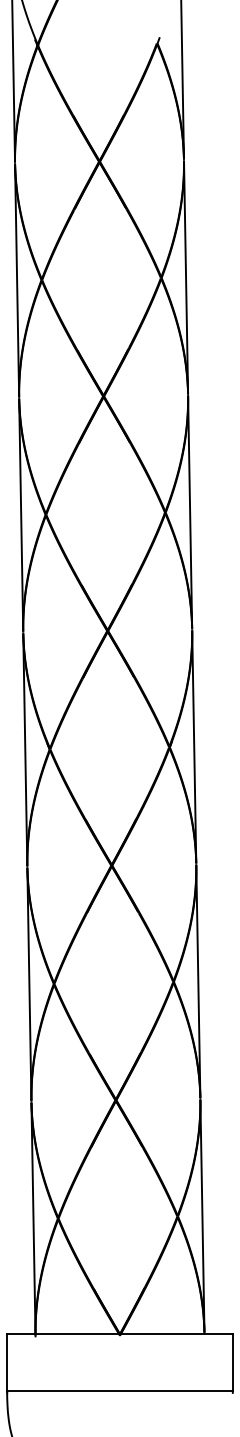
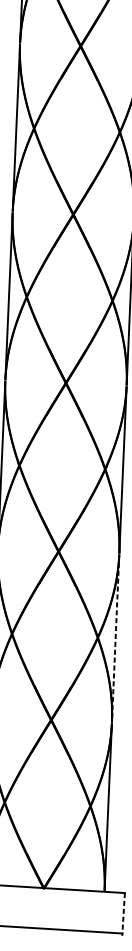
line: (198, 982) -> (115, 639), solid -> dashed
line: (232, 1362) -> (123, 913), solid -> dashed

